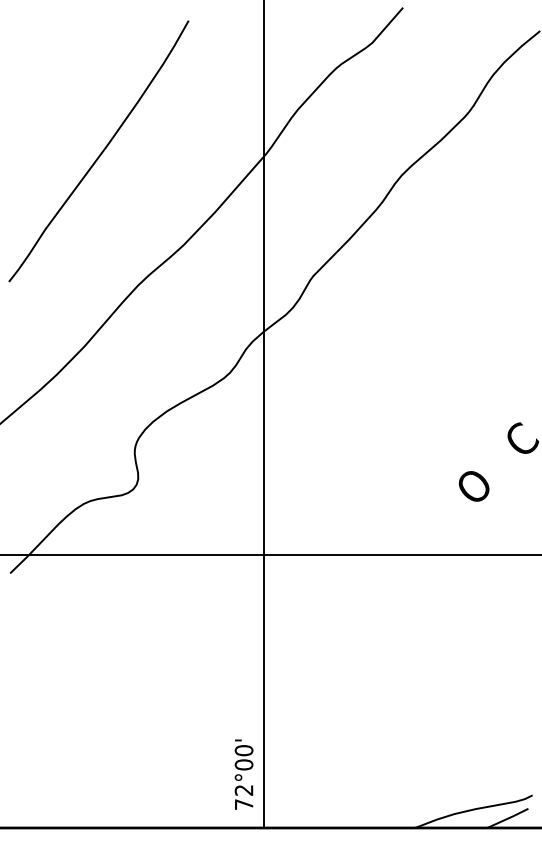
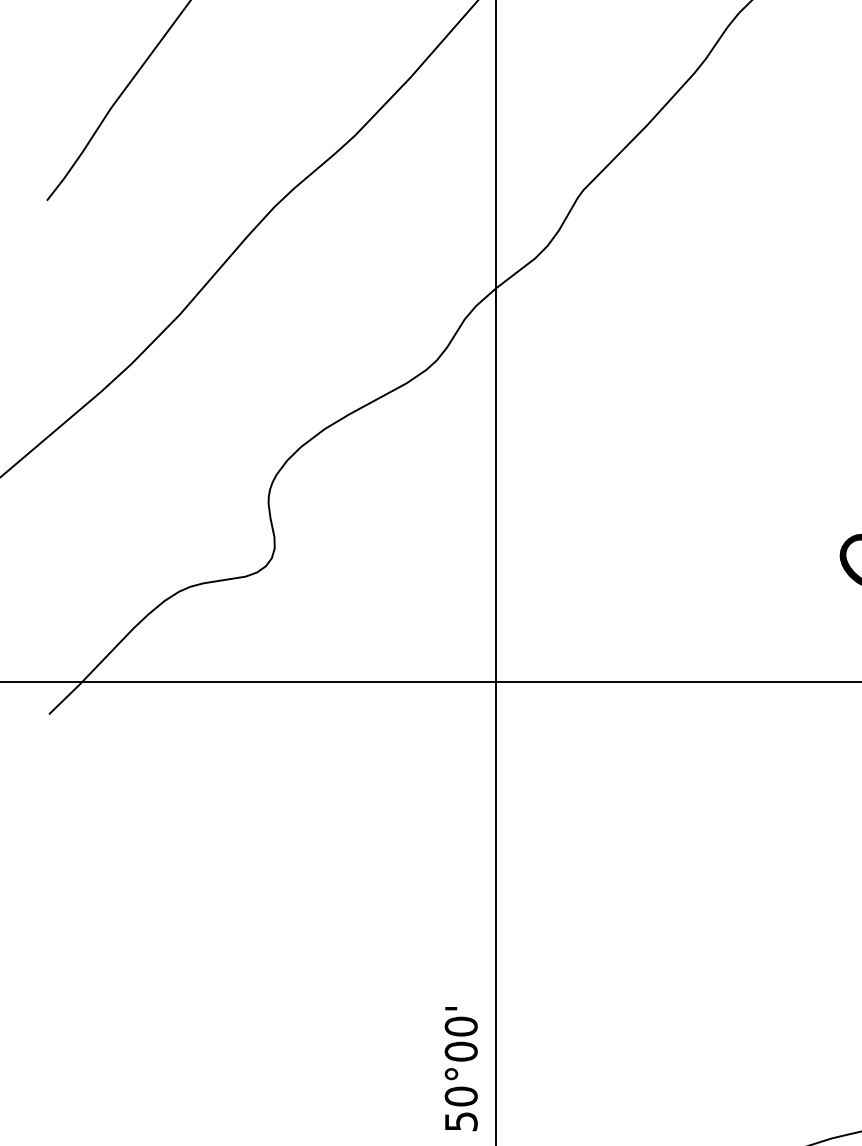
text: (243, 796) -> (460, 1107), 72°00' -> 50°00'

